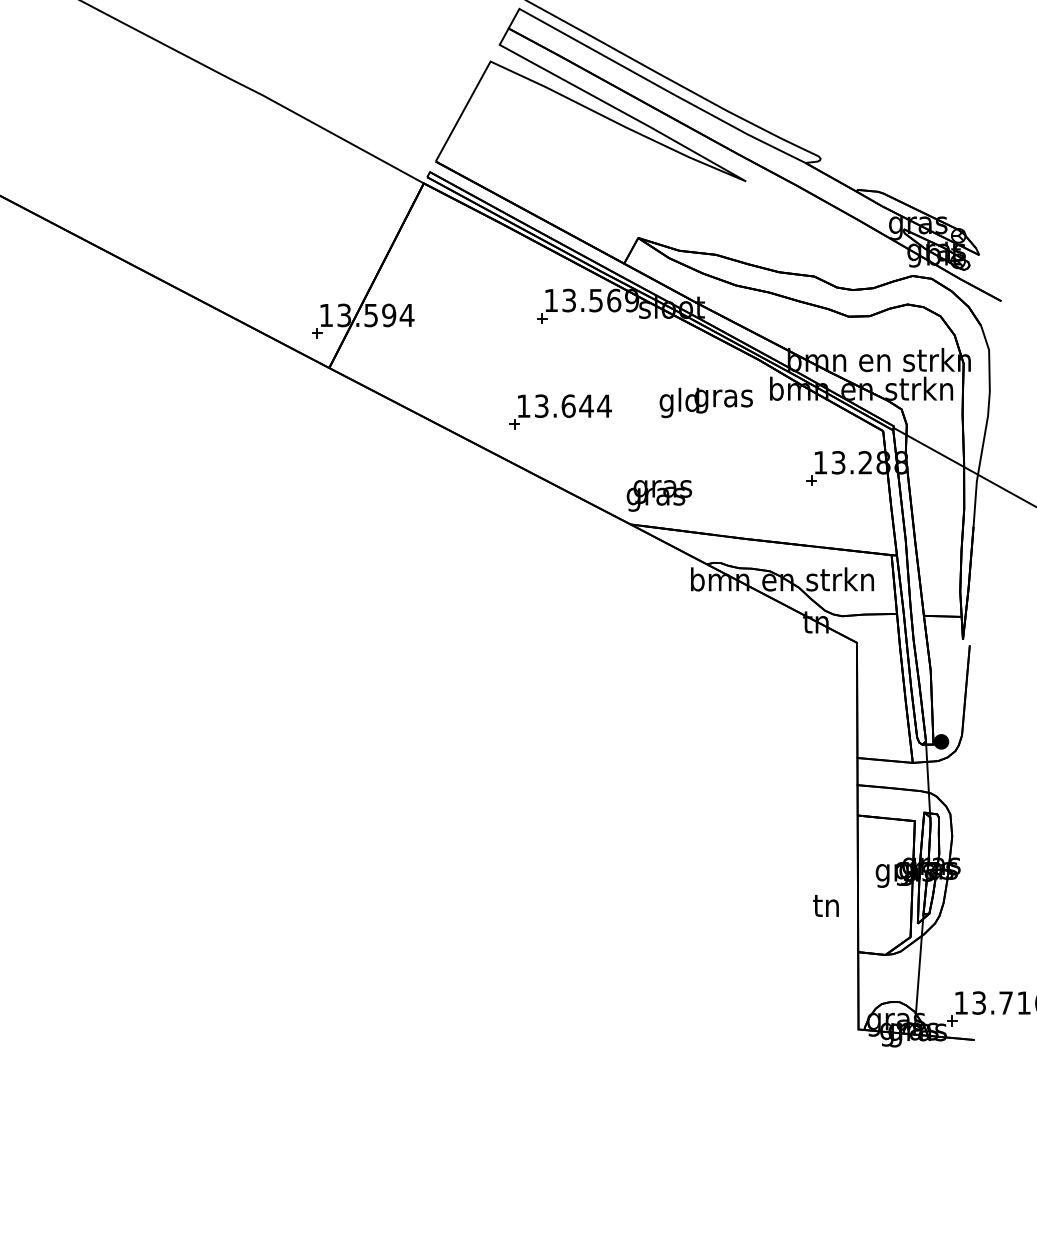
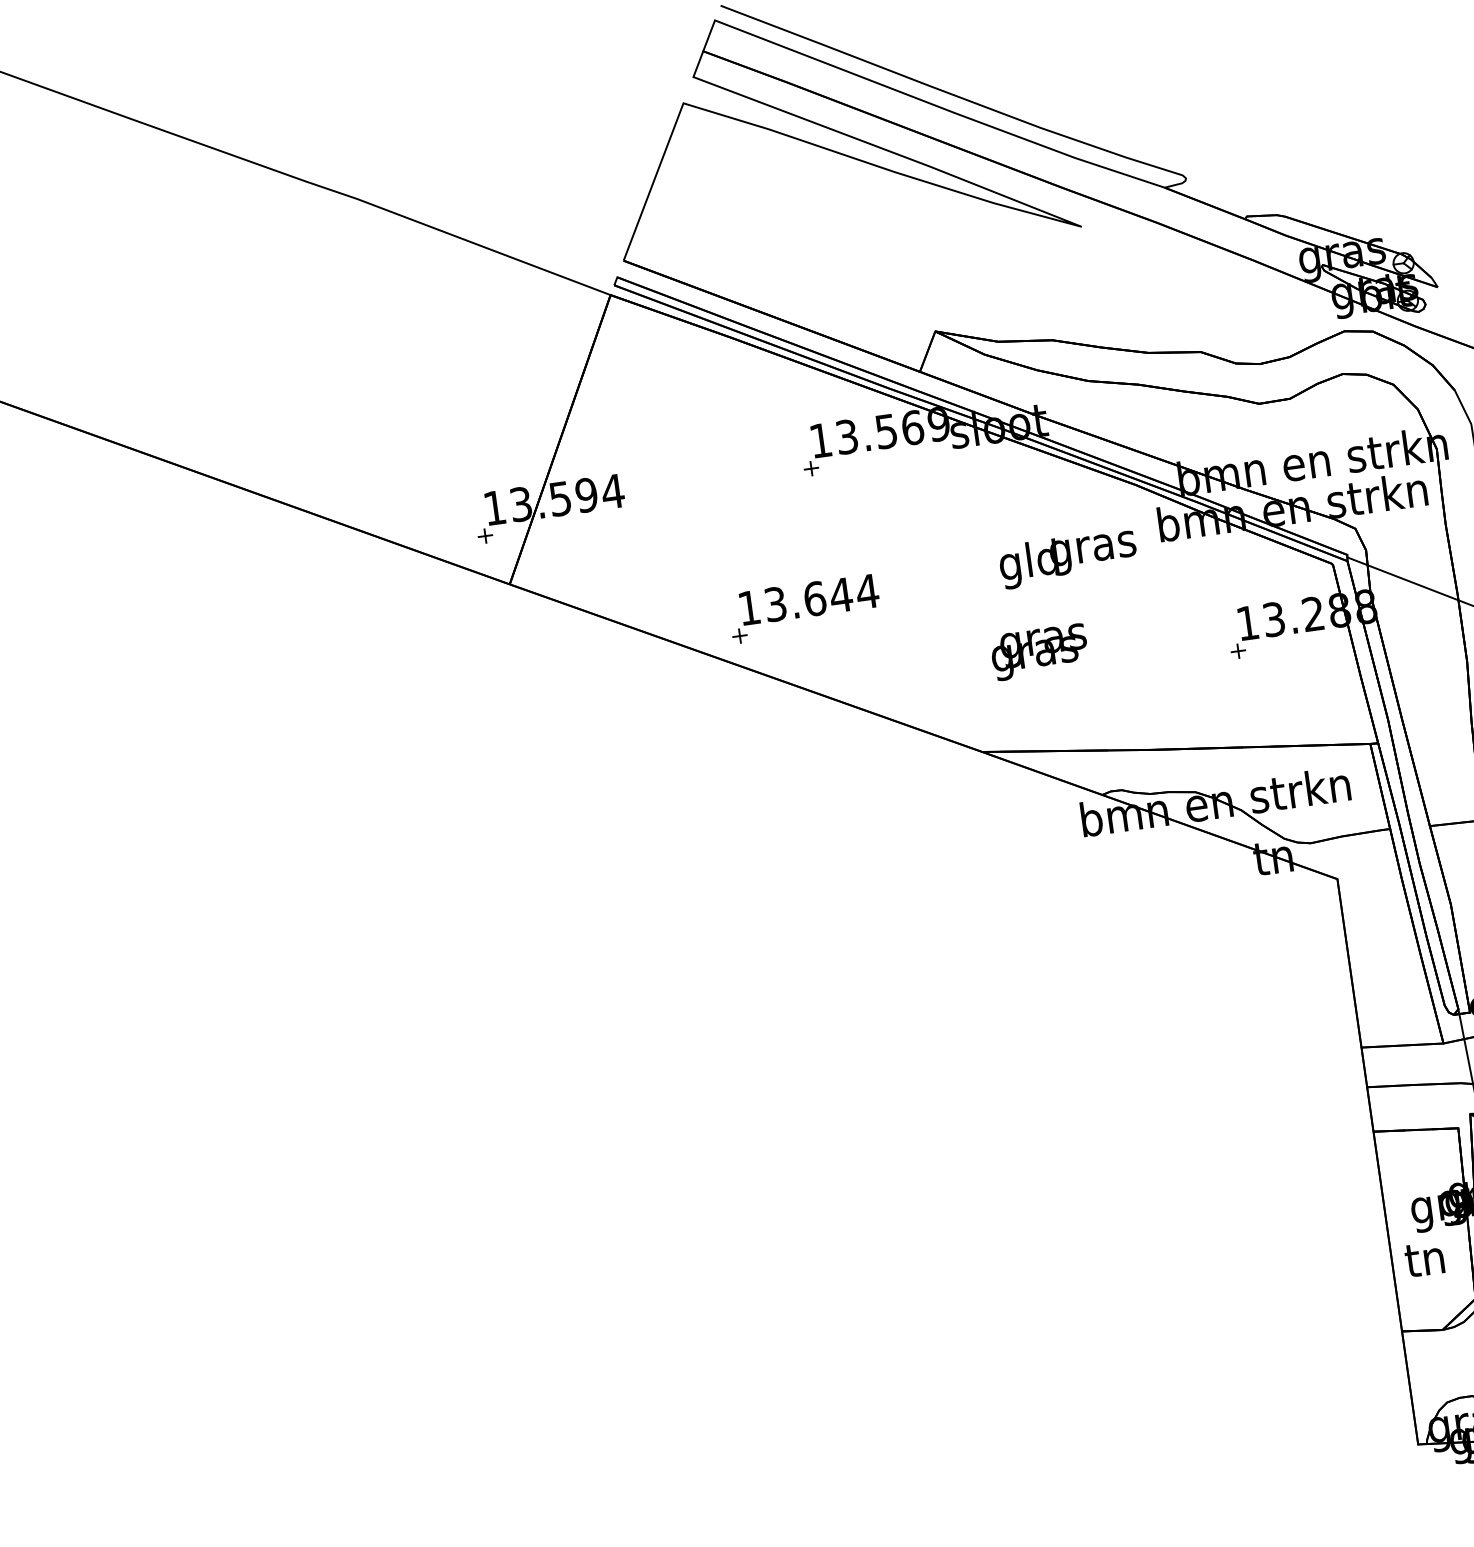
part: (560, 411) -> (804, 608), moved
text: (659, 495) -> (1039, 651), moved
text: (825, 905) -> (1423, 1258), moved

